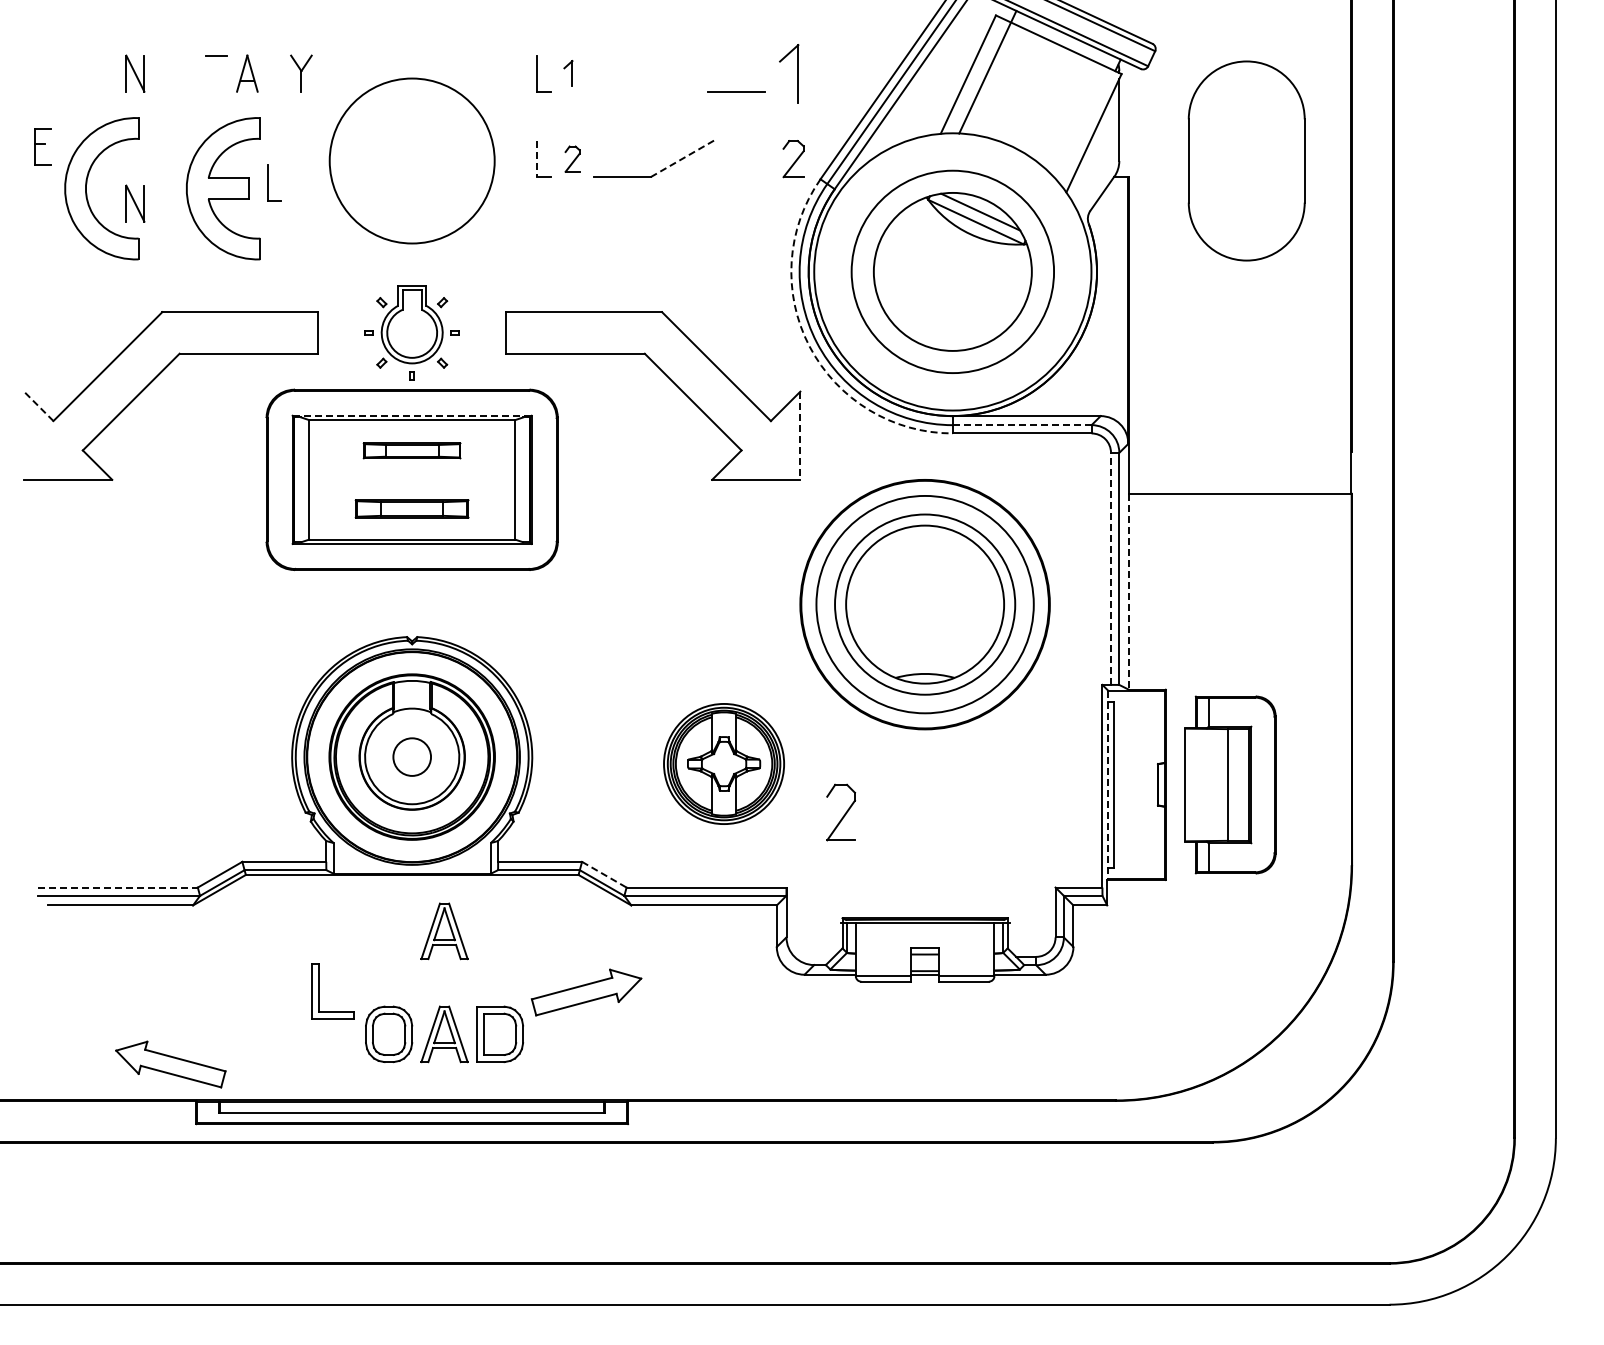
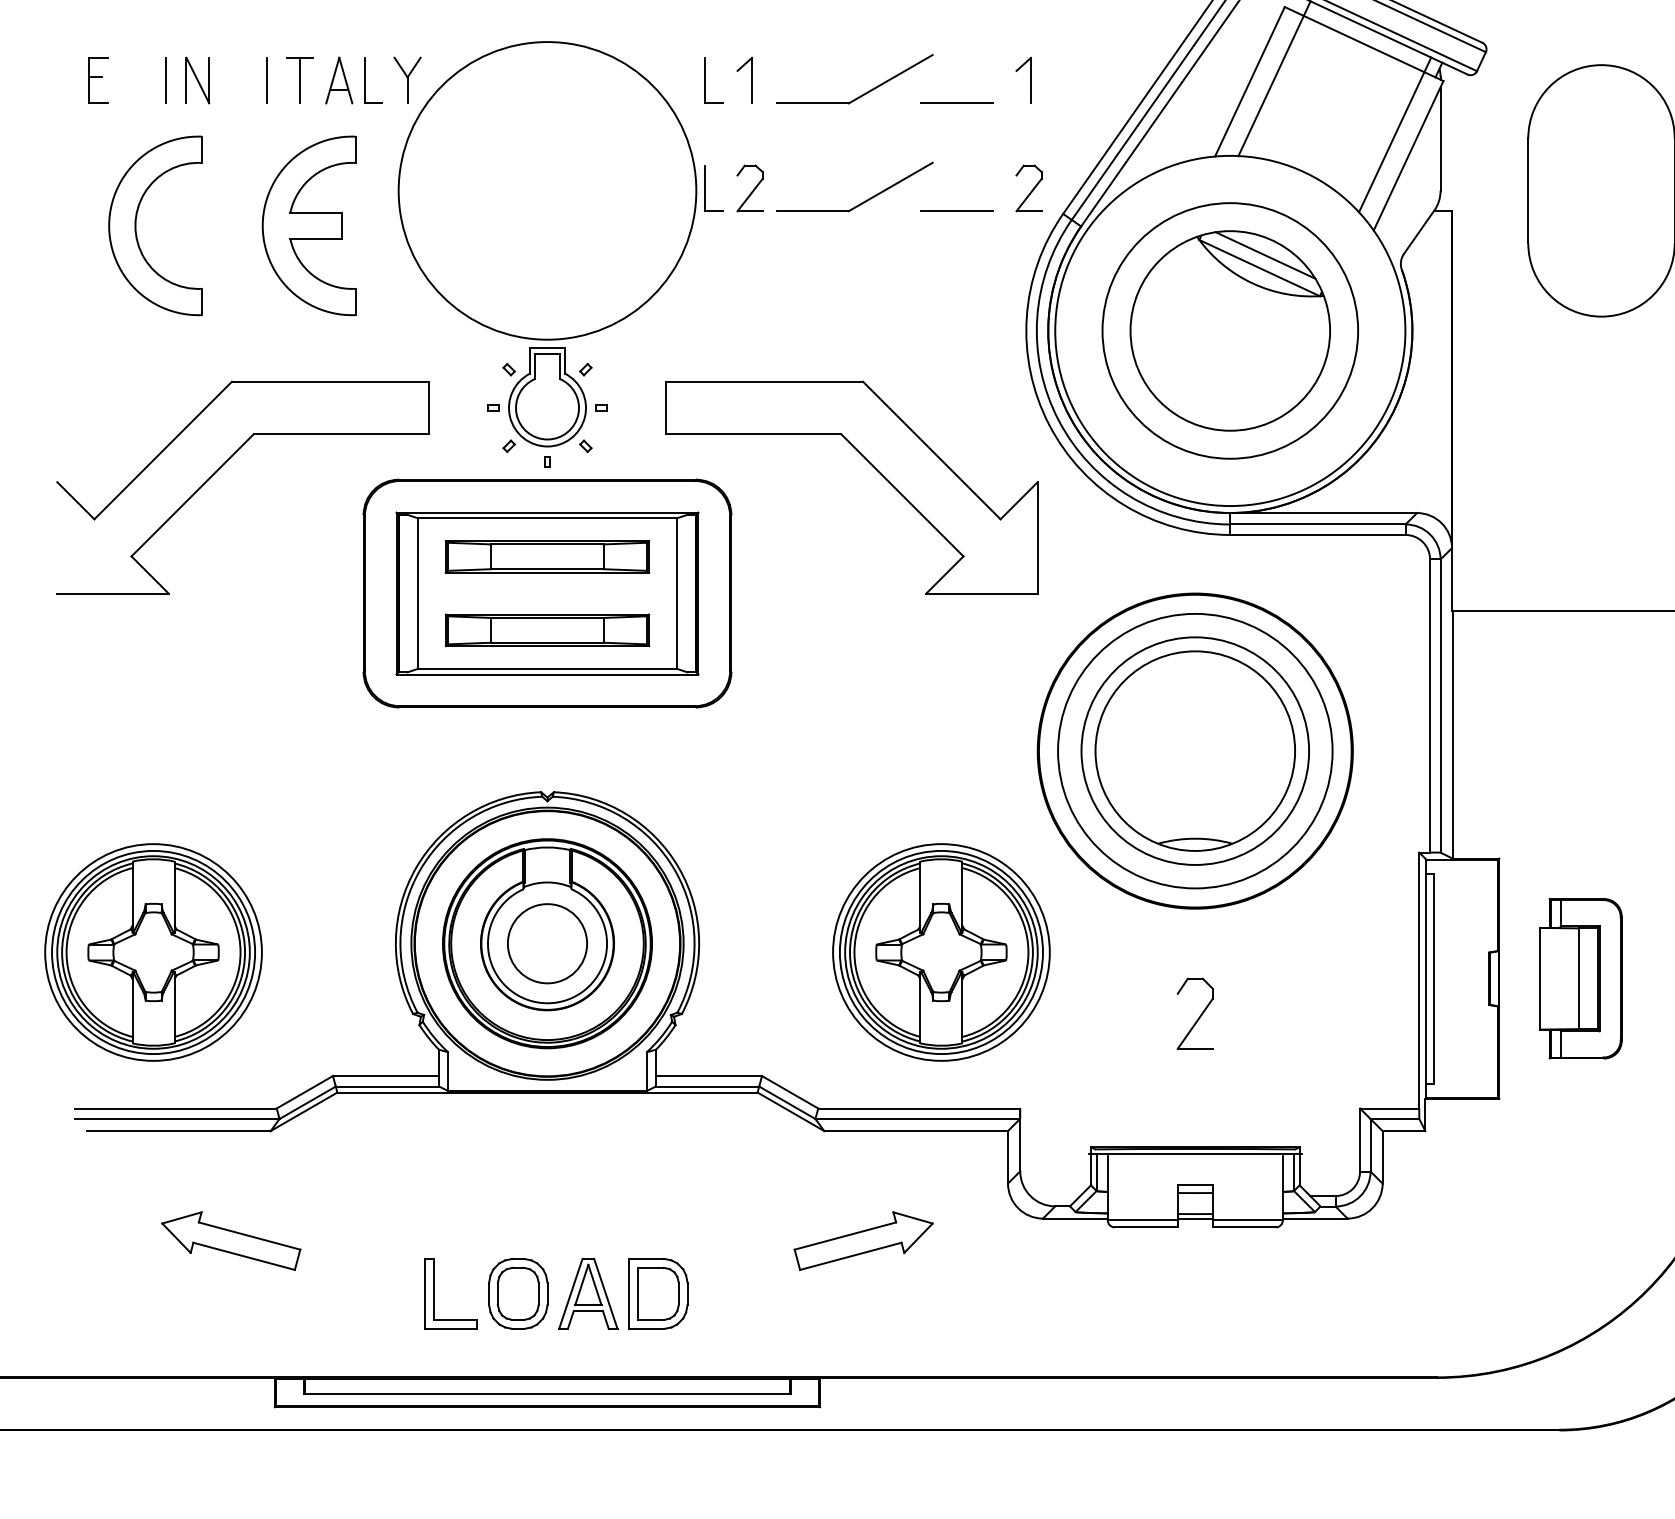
line: (110, 73) -> (166, 80), added
line: (189, 73) -> (266, 80), added
line: (216, 73) -> (300, 80), added
part: (568, 73) -> (744, 80), size x1.43
part: (789, 73) -> (1024, 80), size x0.62
part: (662, 83) -> (863, 92), added
line: (1082, 116) -> (1394, 134), added
part: (42, 146) -> (98, 80), moved
line: (684, 157) -> (891, 186), dashed -> solid
line: (536, 159) -> (704, 188), dashed -> solid
part: (572, 159) -> (749, 188), size x1.43
circle: (412, 160) -> (547, 190), size x1.43
line: (735, 177) -> (955, 211), added
part: (274, 182) -> (373, 80), moved
part: (135, 203) -> (198, 244), removed
arc: (809, 346) -> (1049, 425), dashed -> solid
line: (38, 406) -> (75, 500), dashed -> solid
line: (412, 415) -> (547, 512), dashed -> solid
line: (1021, 425) -> (1317, 524), dashed -> solid
line: (800, 436) -> (1037, 538), dashed -> solid
part: (411, 450) -> (546, 556), size x1.67
part: (411, 508) -> (546, 629), size x1.43
line: (1111, 568) -> (1430, 705), dashed -> solid
line: (1128, 591) -> (1452, 734), dashed -> solid
circle: (411, 756) -> (546, 942), size x1.67
part: (99, 763) -> (152, 951), added
part: (723, 763) -> (940, 951), size x1.43
part: (1230, 784) -> (1581, 978), size x0.71
line: (1108, 785) -> (1426, 979), dashed -> solid
part: (841, 812) -> (1195, 1013), moved
line: (604, 874) -> (790, 1091), dashed -> solid
line: (117, 887) -> (175, 1108), dashed -> solid
part: (444, 931) -> (588, 1163), removed
part: (319, 991) -> (434, 1294), moved
part: (586, 992) -> (863, 1241), moved
part: (170, 1064) -> (230, 1241), moved

